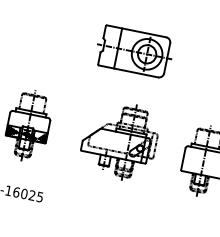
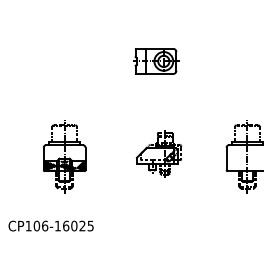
part: (134, 51) -> (155, 61), size x0.6
part: (119, 140) -> (158, 153), size x0.6

